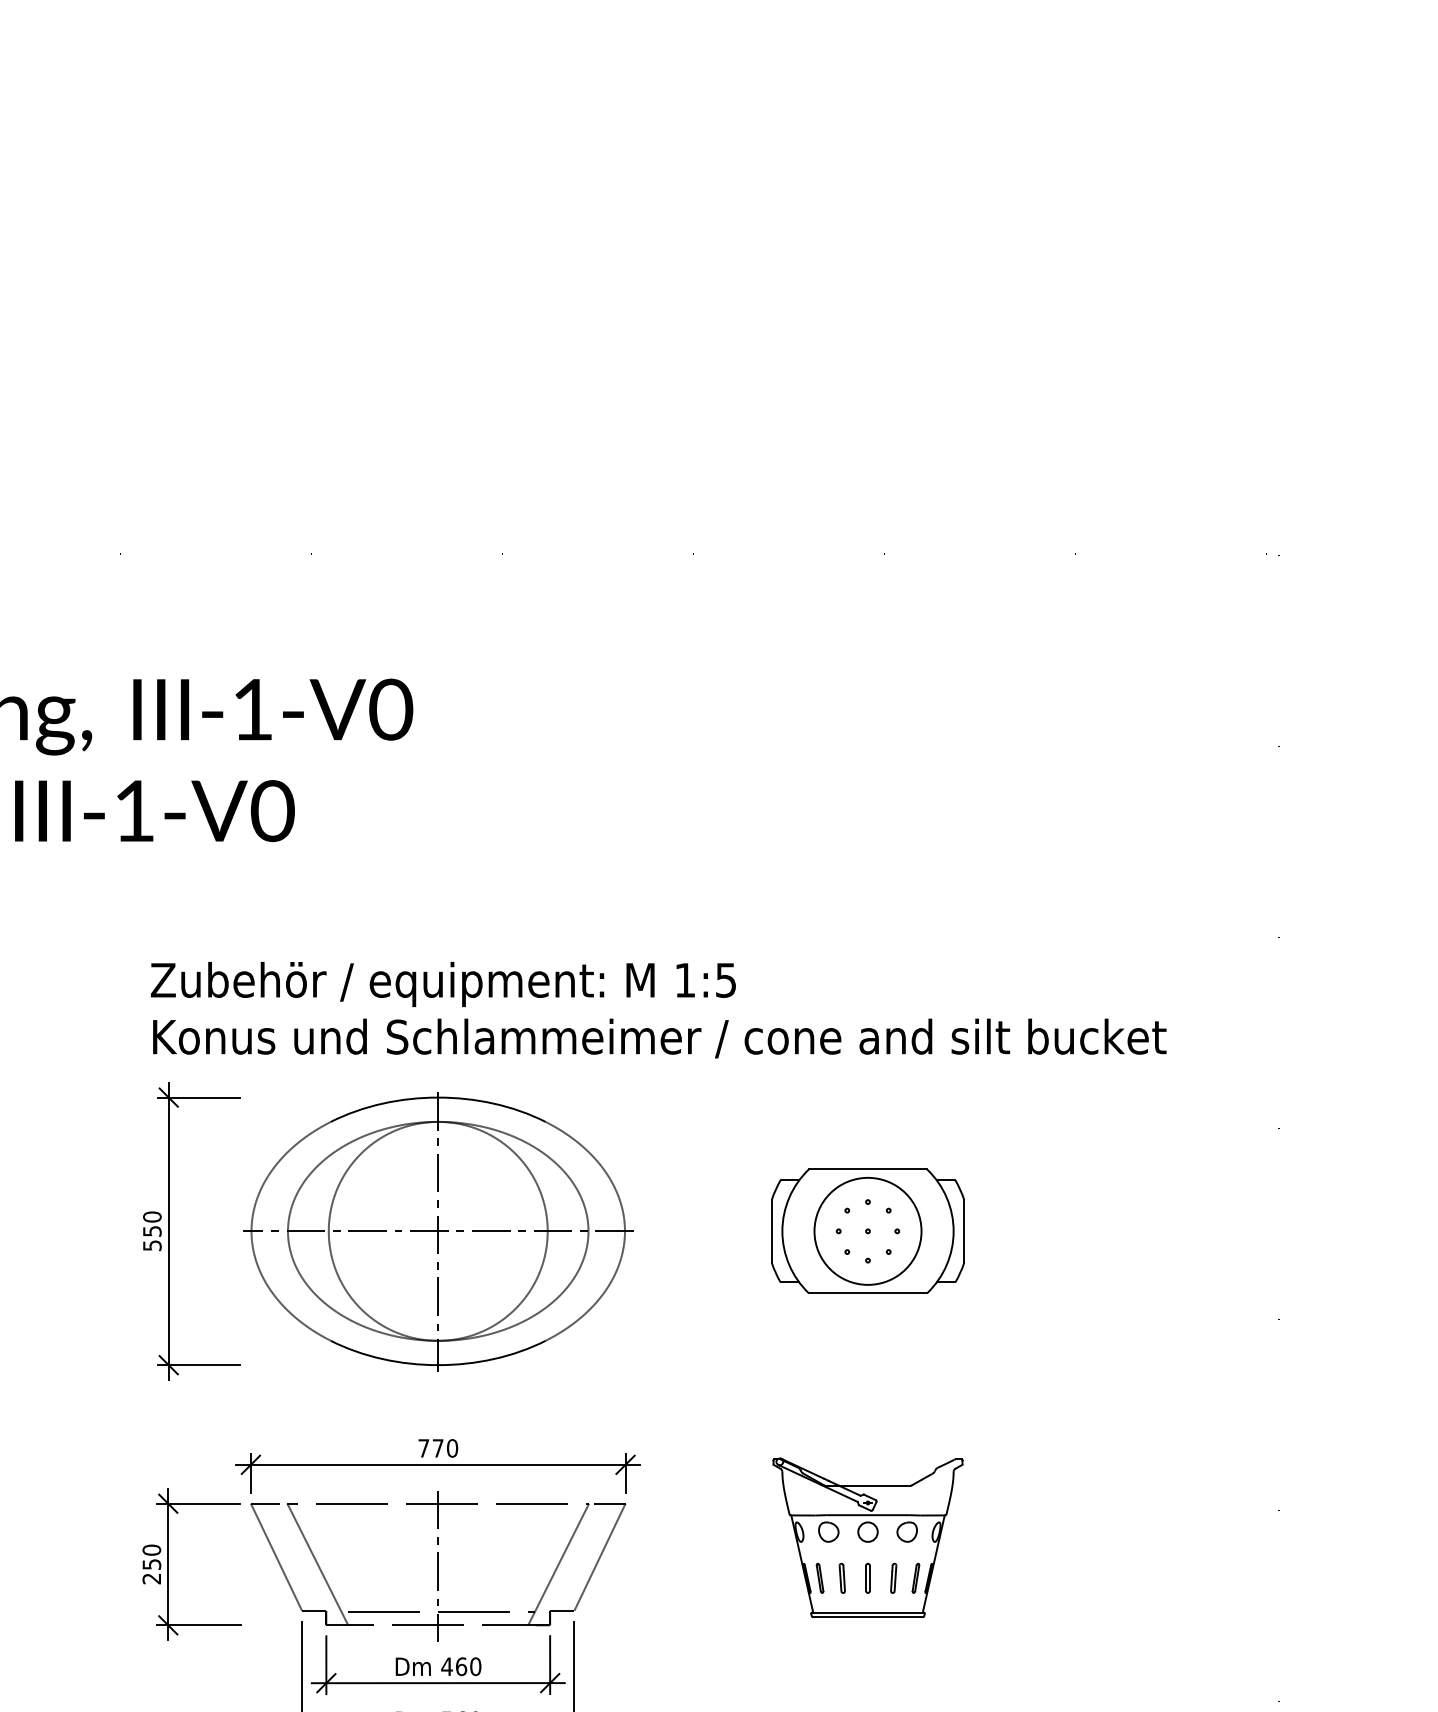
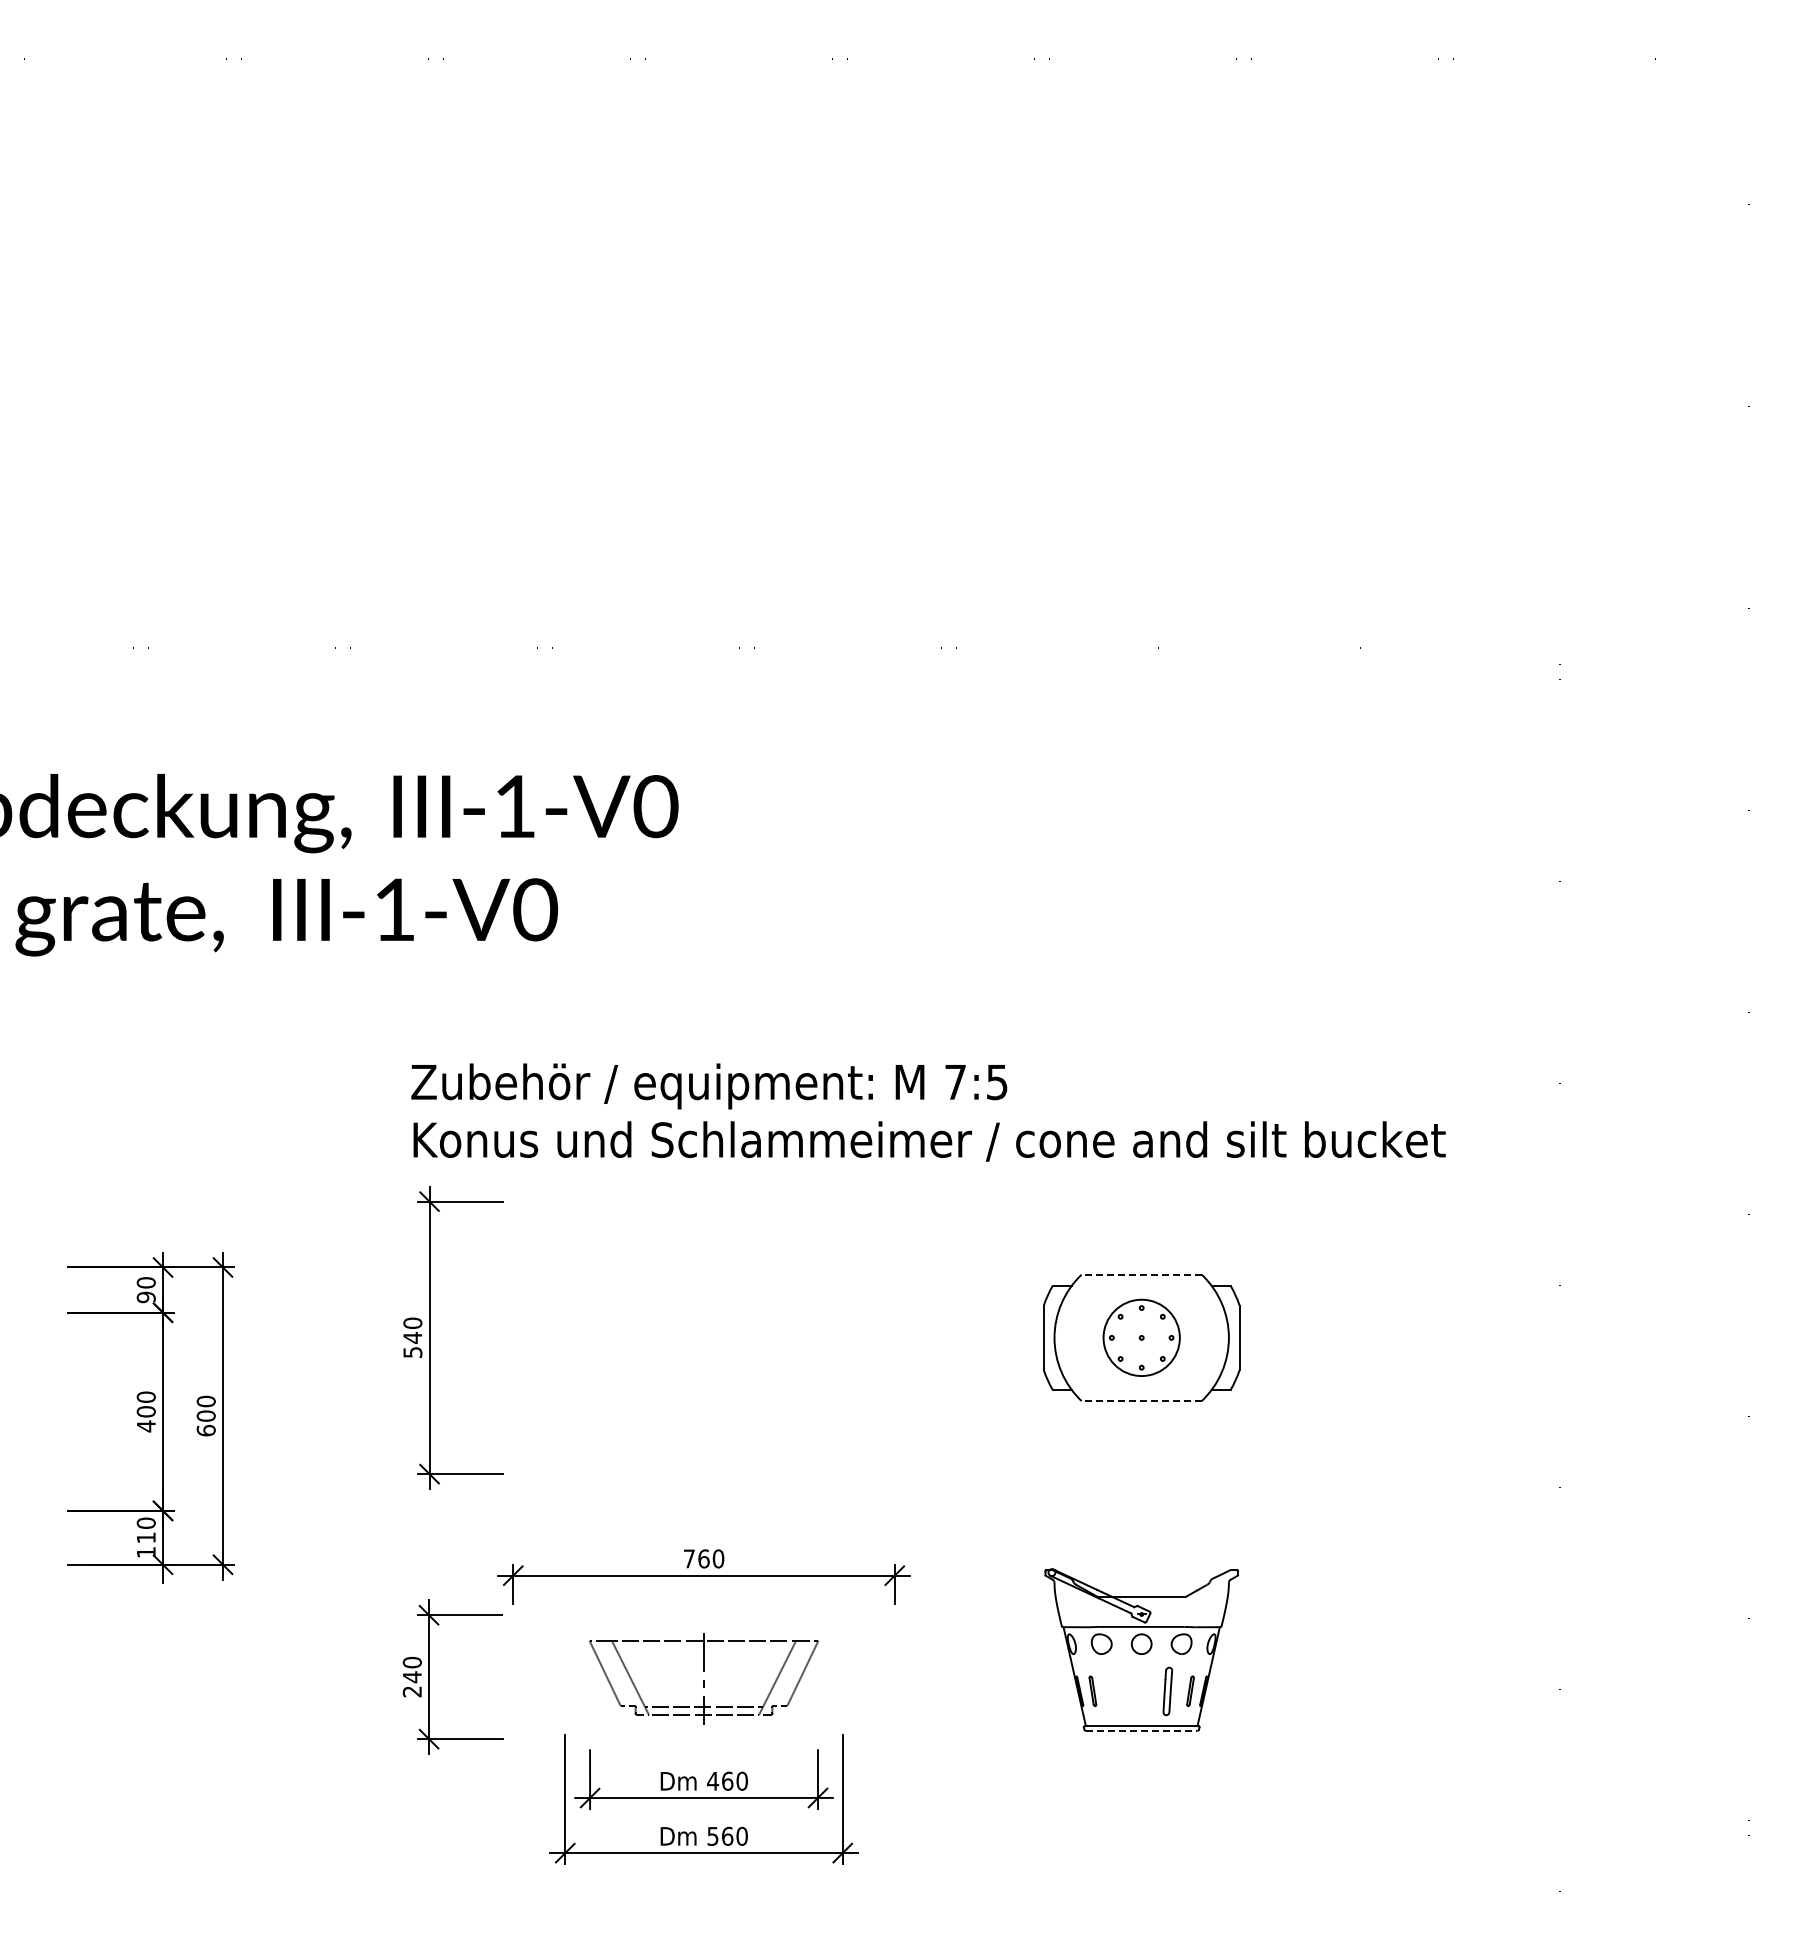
text: (685, 980) -> (955, 1082), 1:5 -> 7:5
line: (867, 1169) -> (1141, 1274), solid -> dashed
text: (152, 1230) -> (412, 1337), 550 -> 540
circle: (867, 1230) -> (1141, 1337), size x0.7
part: (437, 1231) -> (703, 1338), removed
line: (867, 1293) -> (1141, 1401), solid -> dashed
text: (437, 1447) -> (703, 1558), 770 -> 760
text: (152, 1564) -> (412, 1677), 250 -> 240
part: (437, 1565) -> (703, 1678), size x0.6
part: (842, 1577) -> (1115, 1690), removed
part: (867, 1577) -> (1141, 1690), removed
part: (893, 1577) -> (1167, 1690), size x1.6
line: (867, 1616) -> (1141, 1730), solid -> dashed

